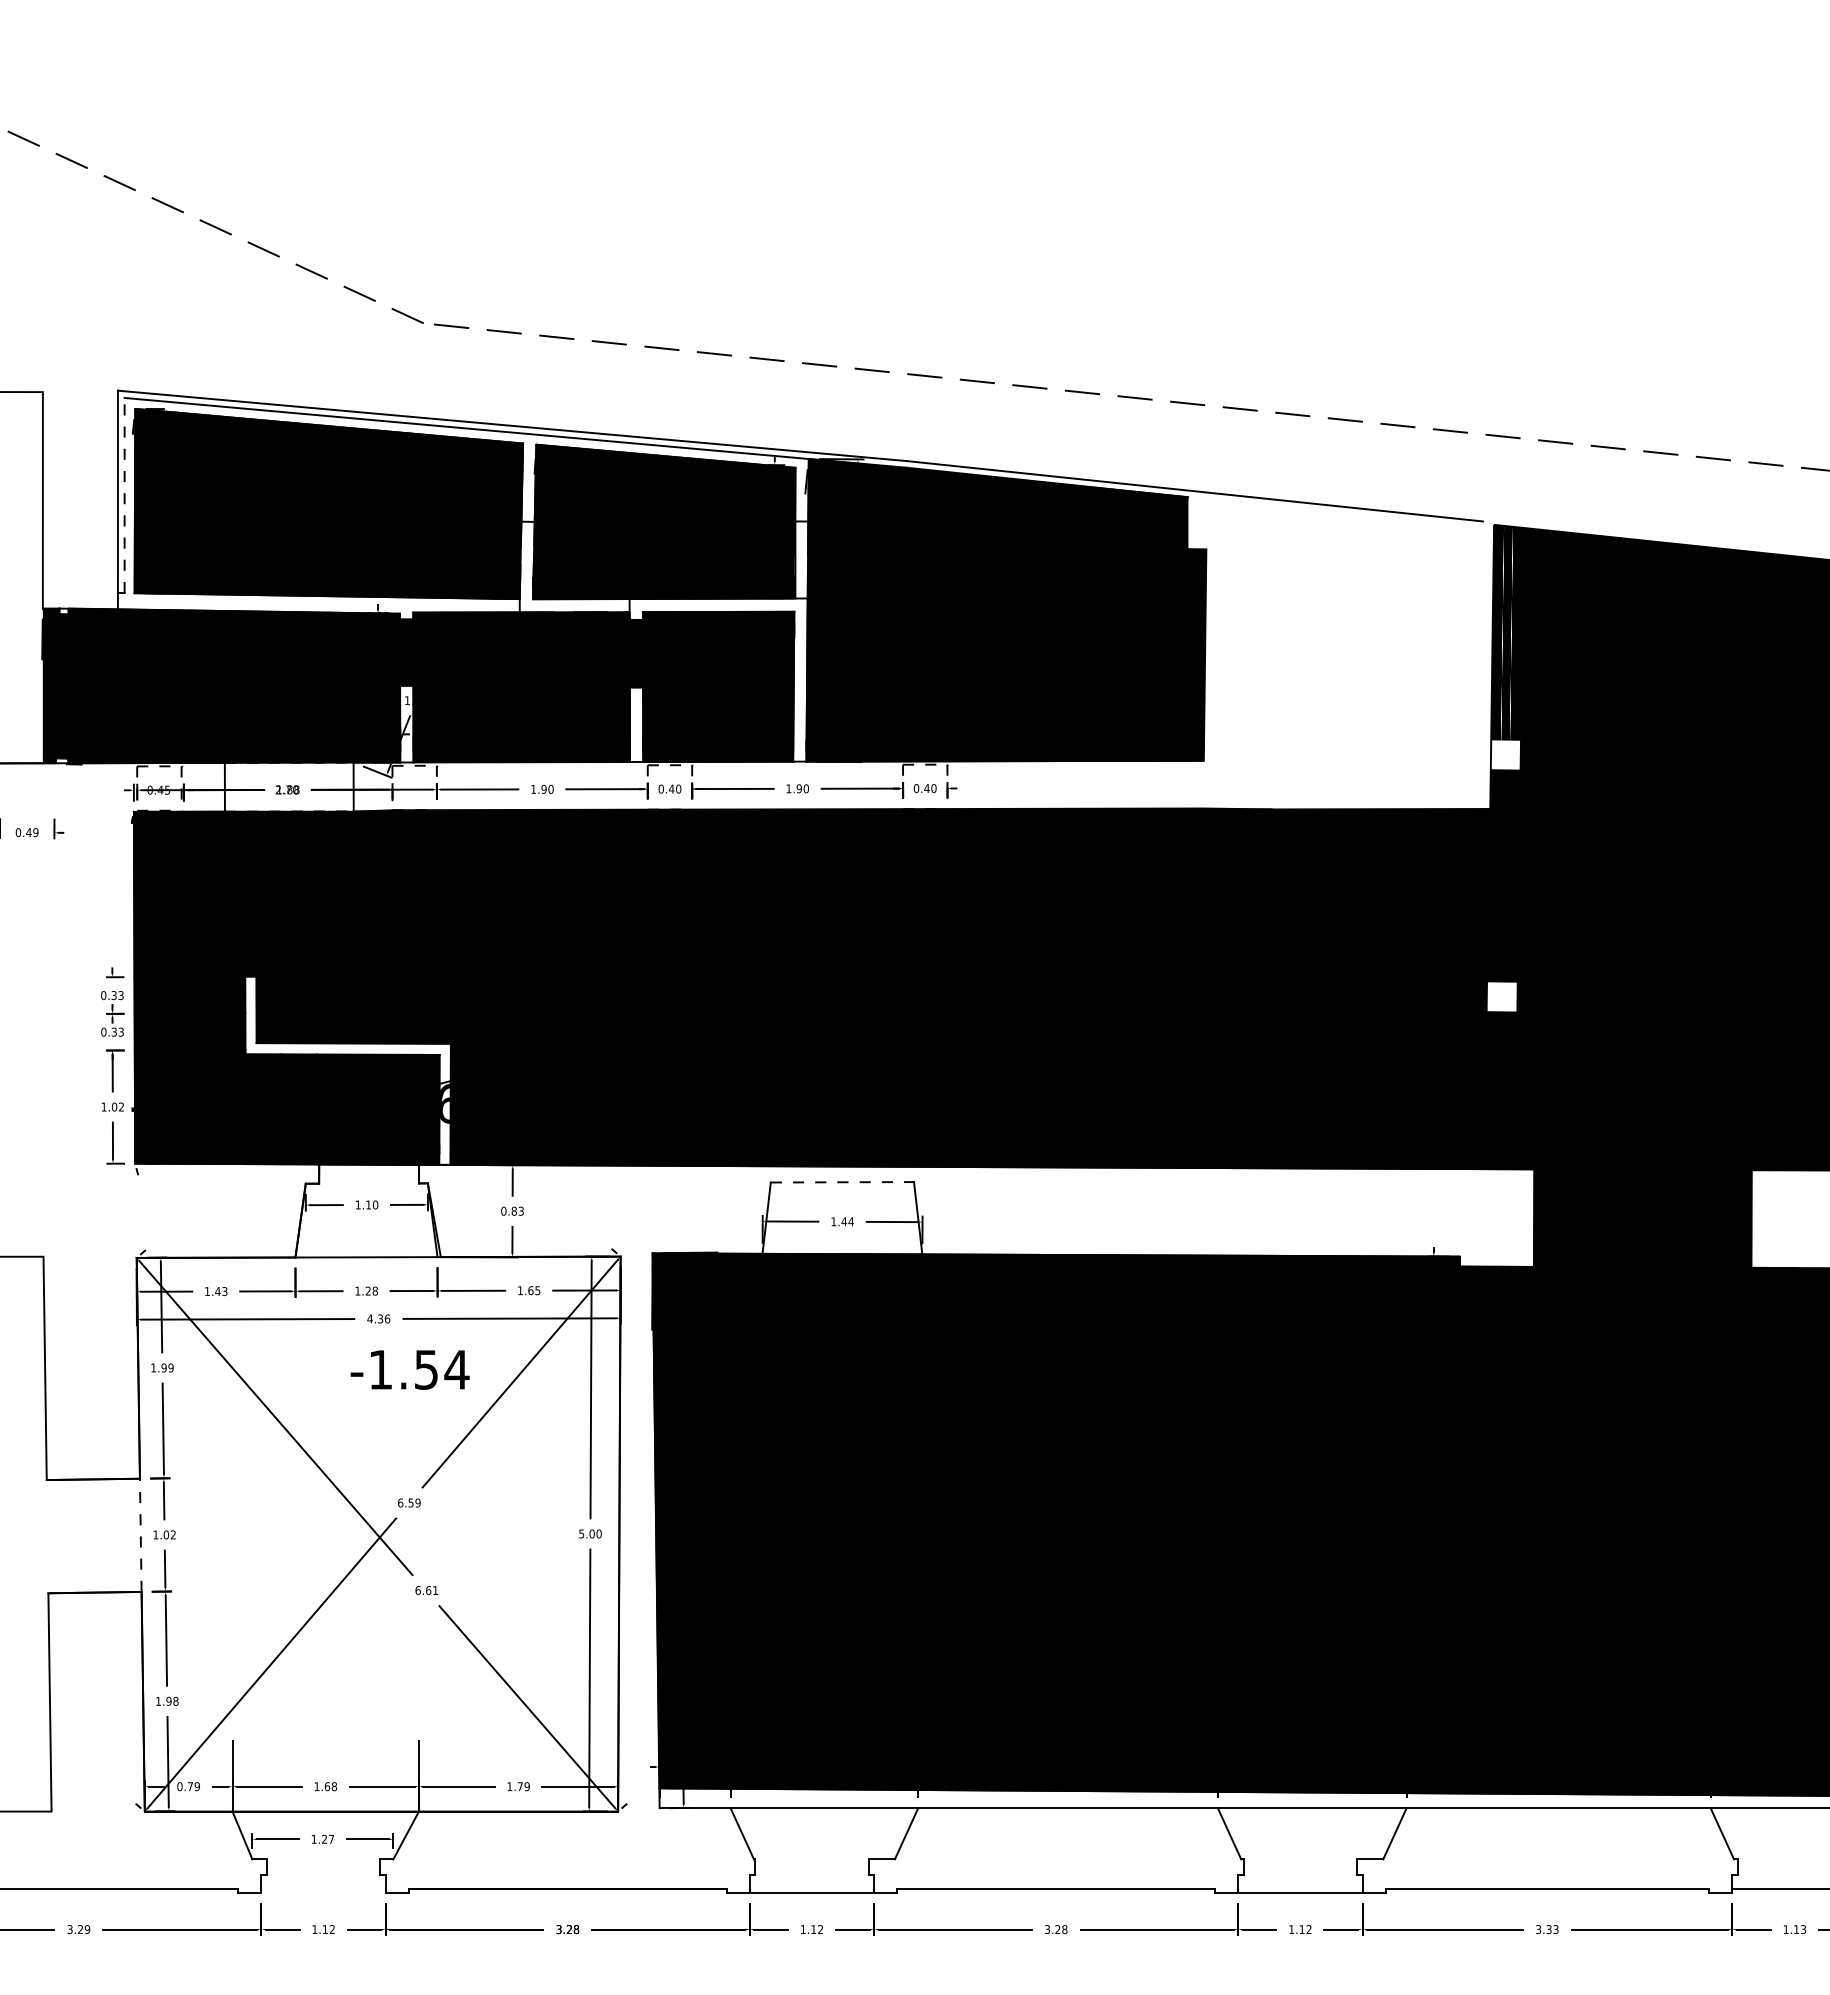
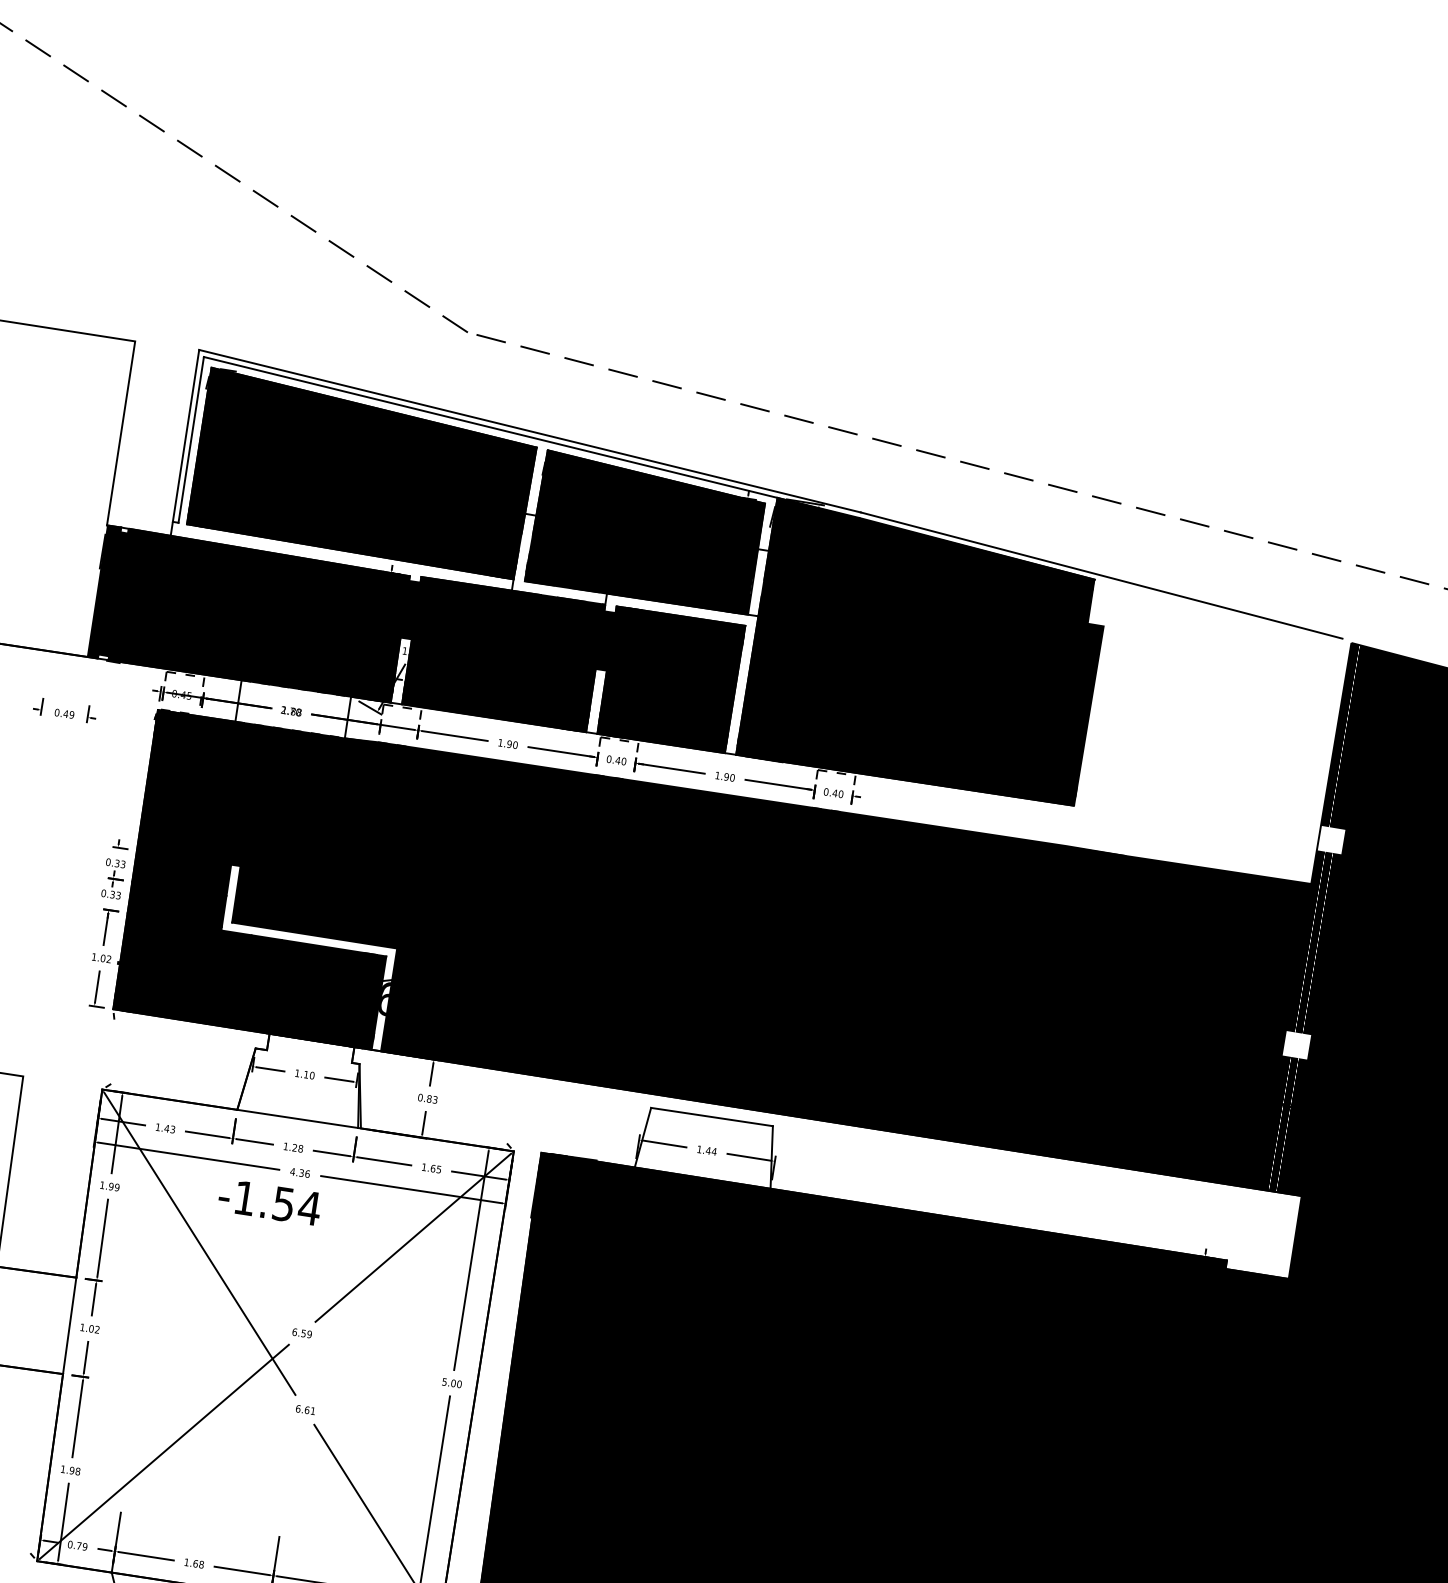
line: (124, 495) -> (191, 439), dashed -> solid
line: (842, 1182) -> (712, 1117), dashed -> solid
text: (409, 1369) -> (269, 1201), moved
line: (140, 1535) -> (69, 1325), dashed -> solid

